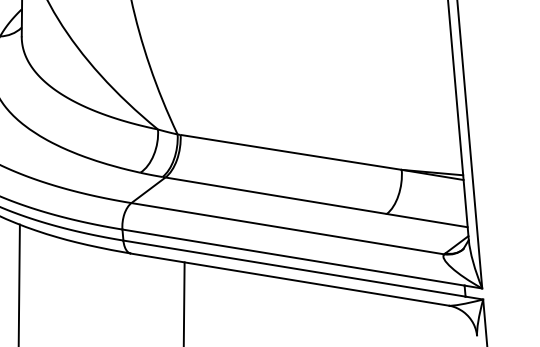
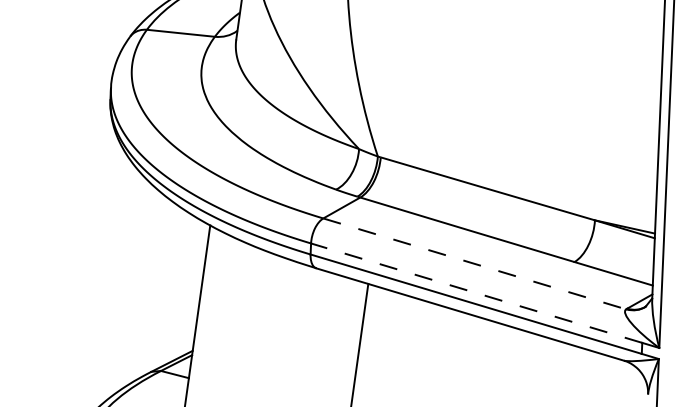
line: (288, 229) -> (475, 264), solid -> dashed
line: (293, 257) -> (476, 293), solid -> dashed

